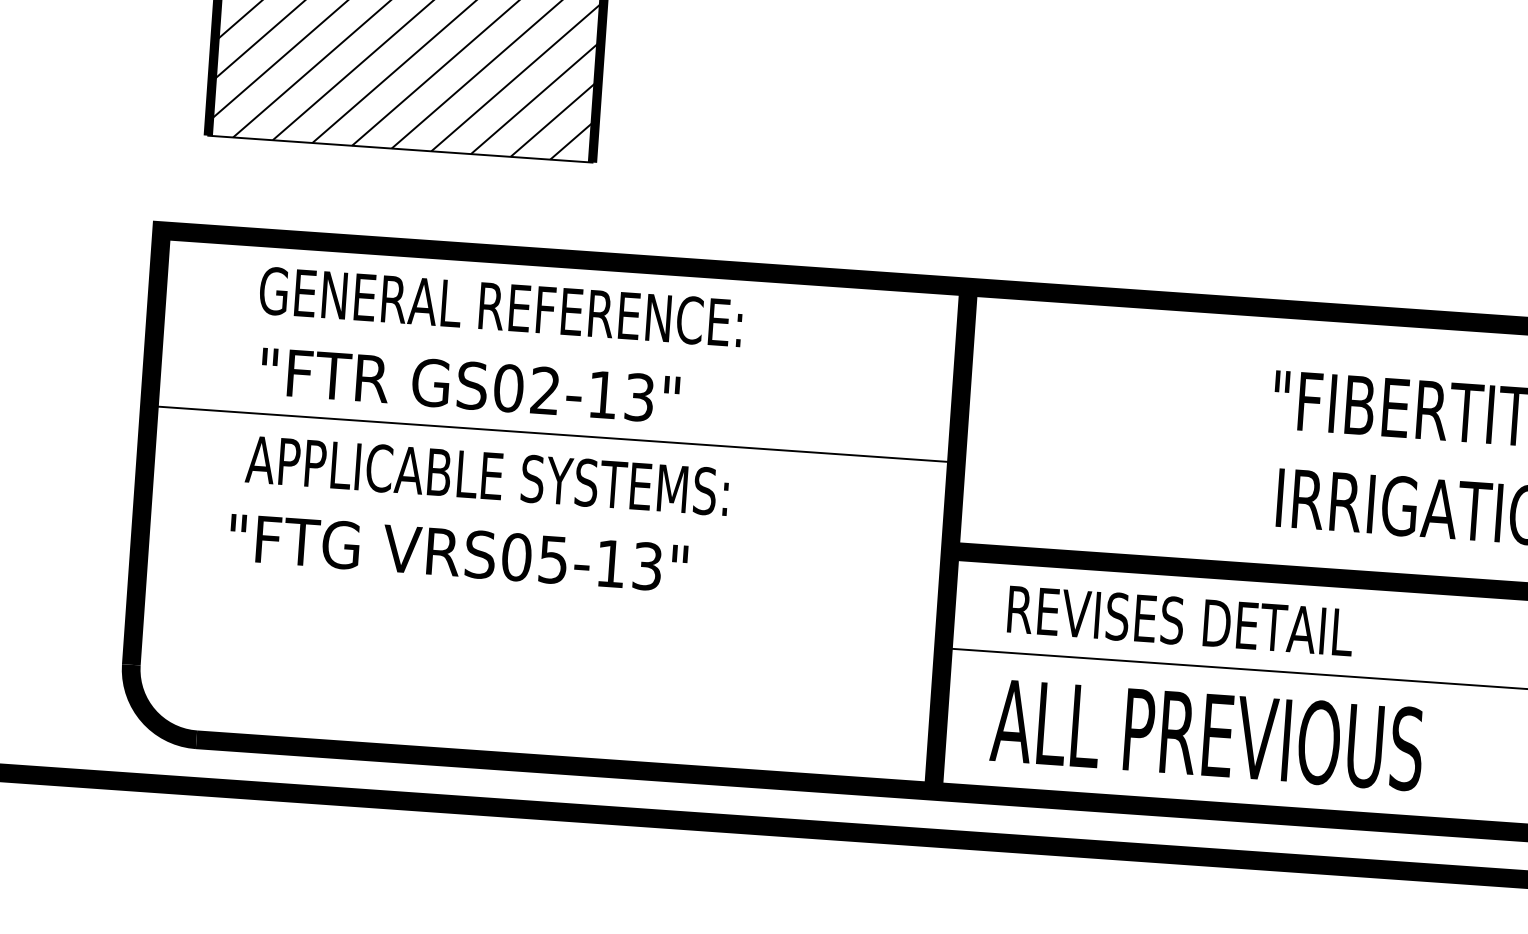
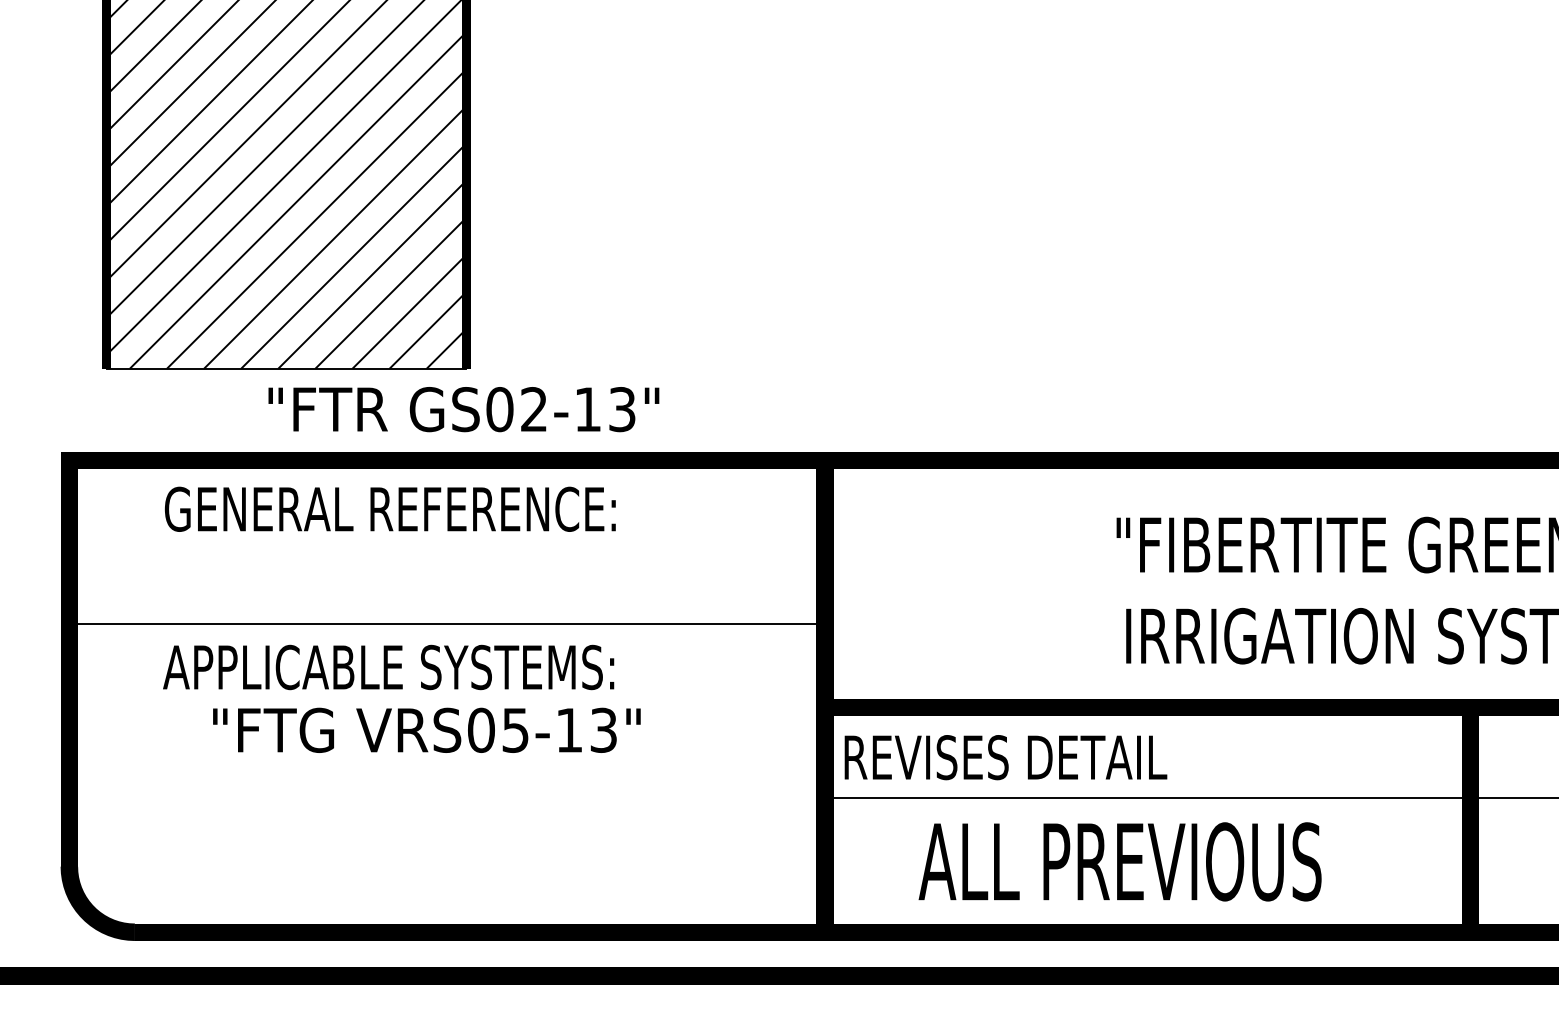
text: (469, 385) -> (463, 409), moved
text: (458, 552) -> (426, 729), moved
text: (1180, 620) -> (1005, 757), moved
text: (1206, 734) -> (1119, 861), moved

